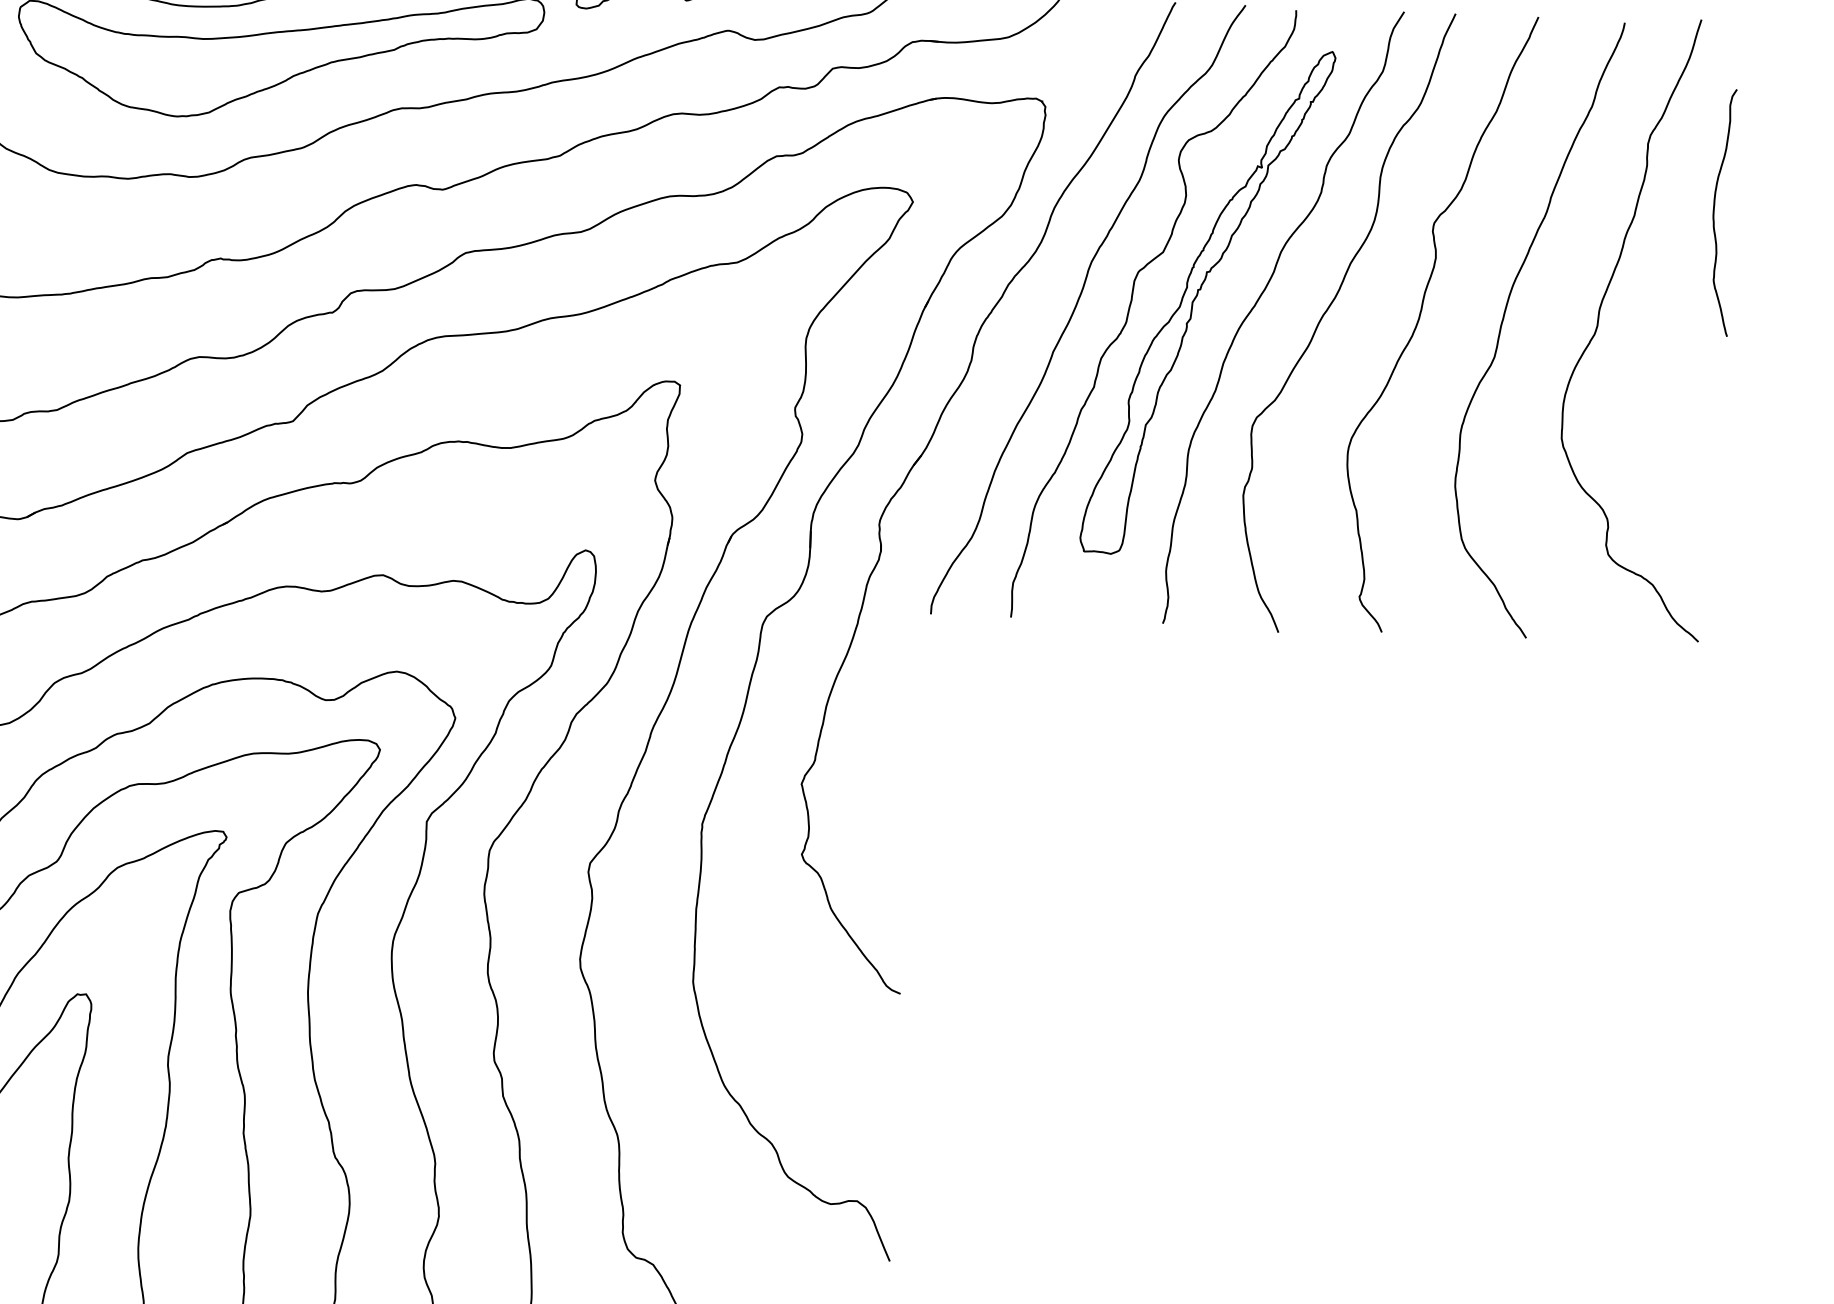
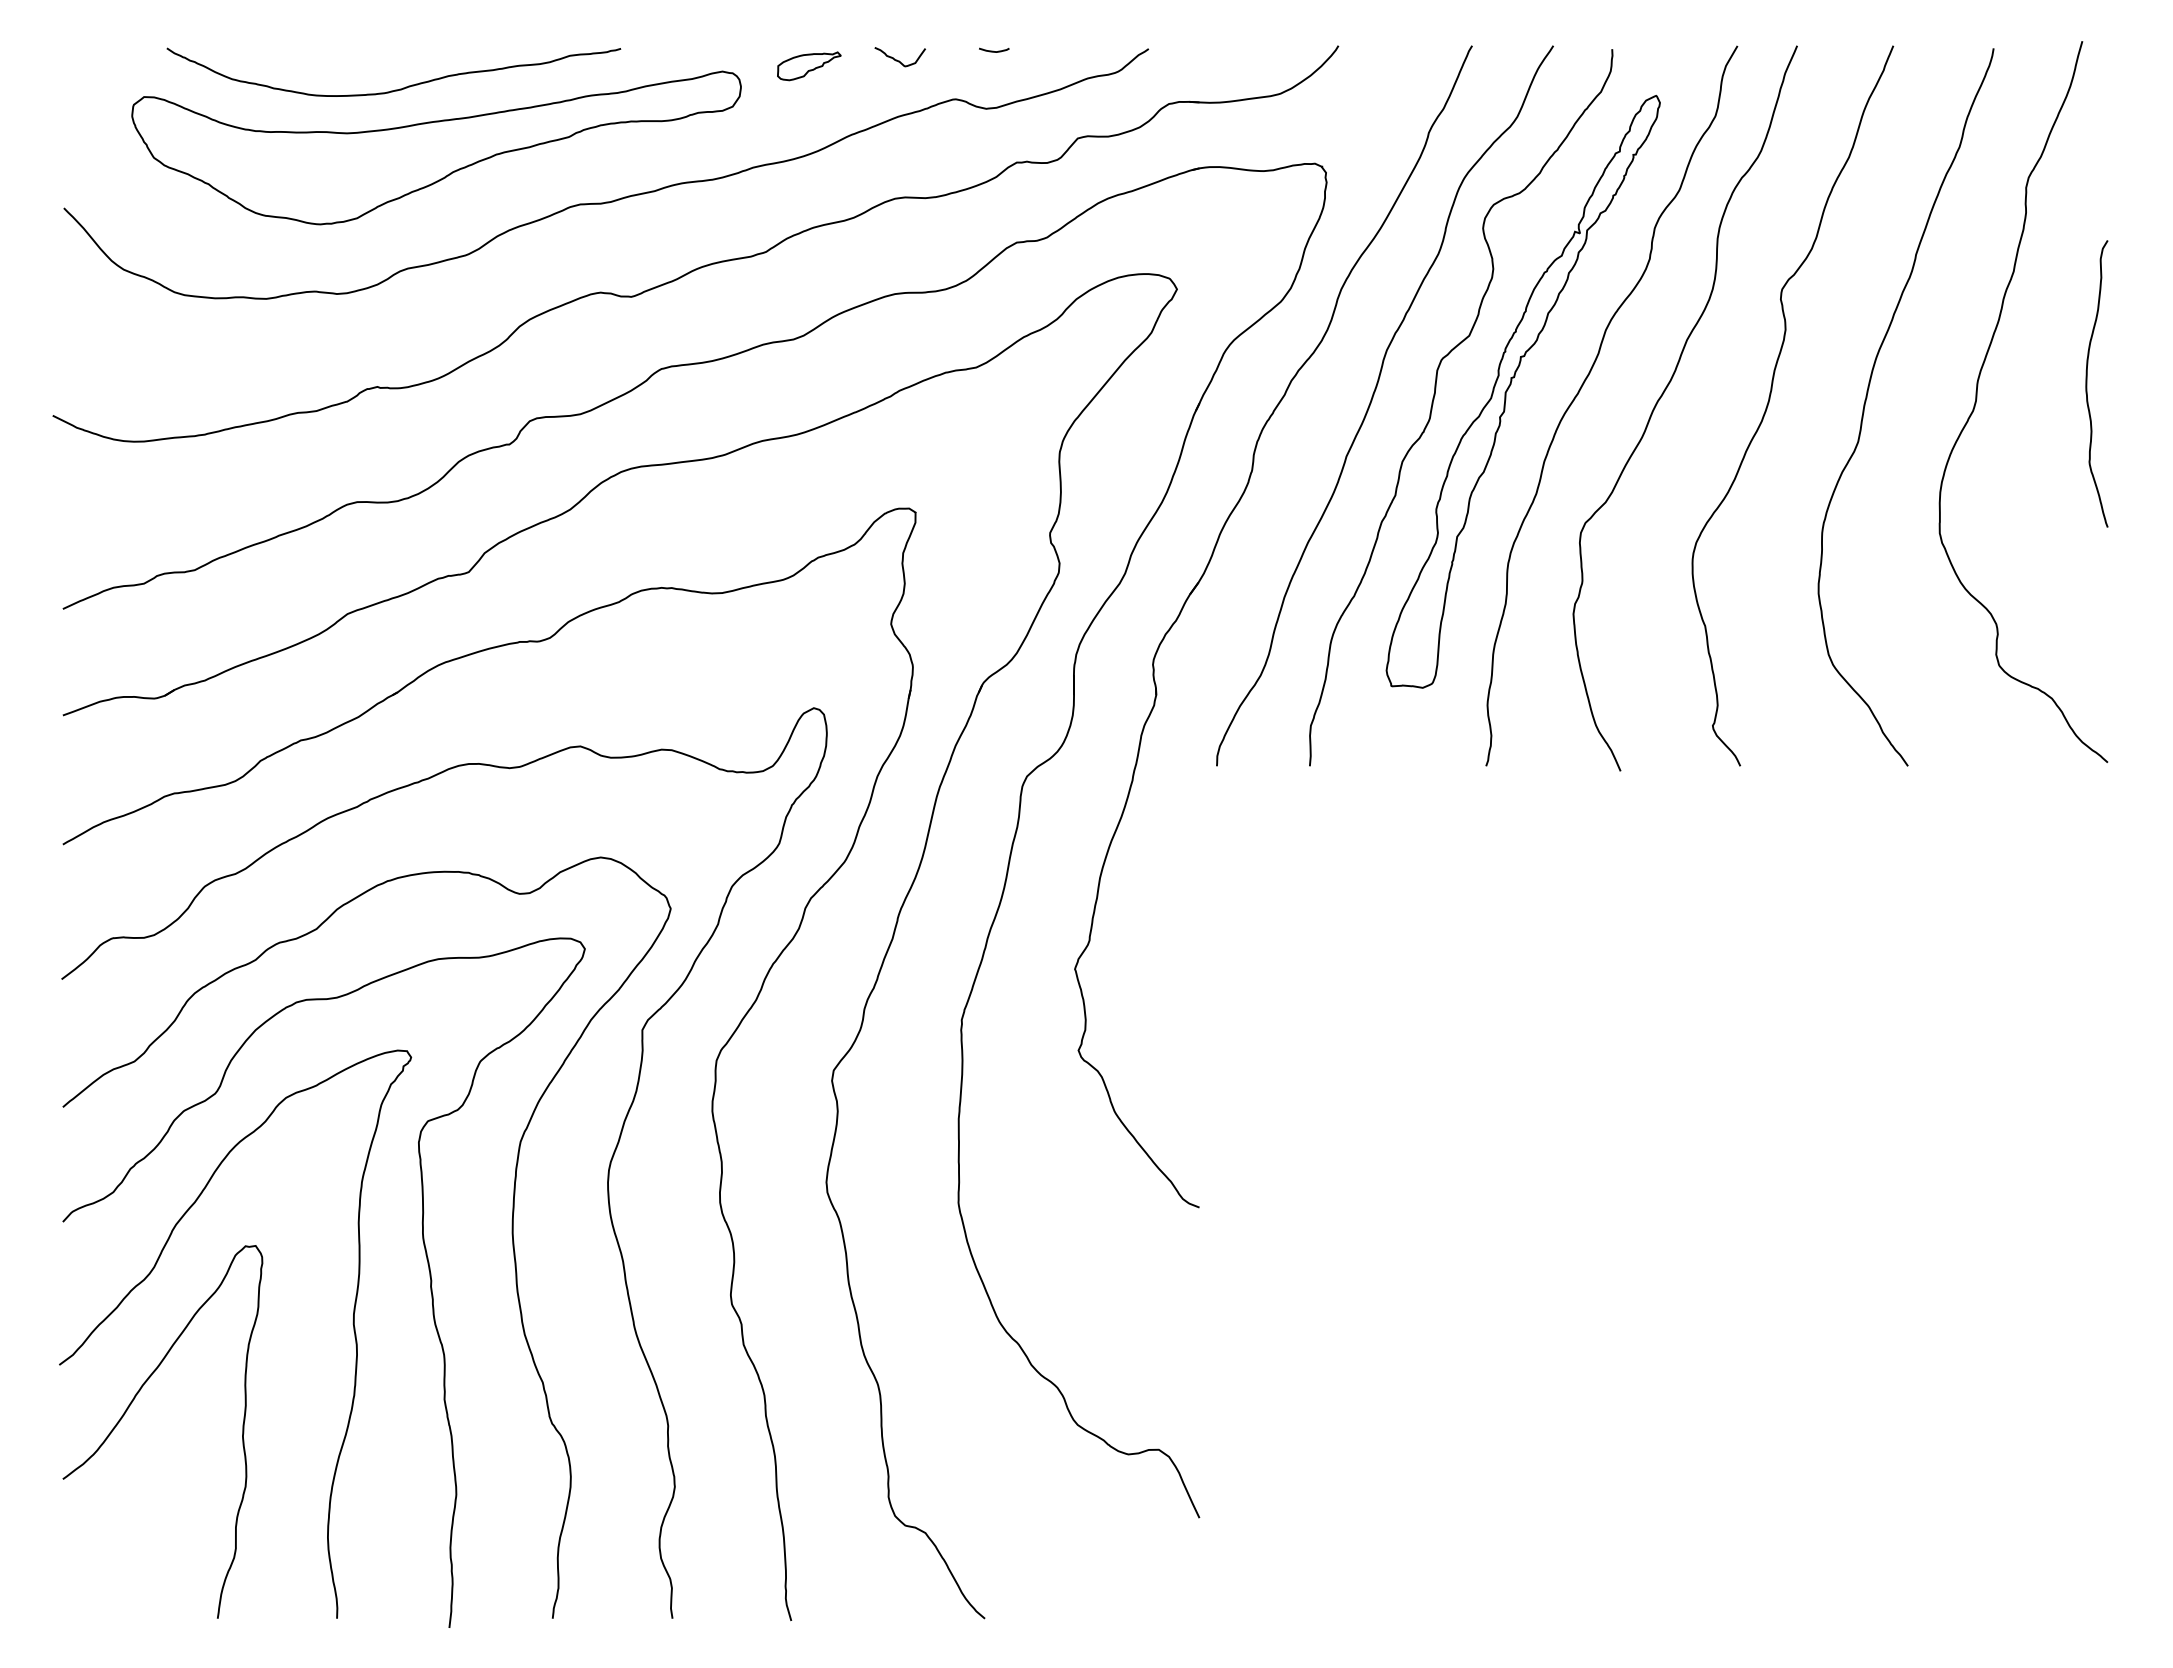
curve: (1714, 211) -> (2087, 383), moved

